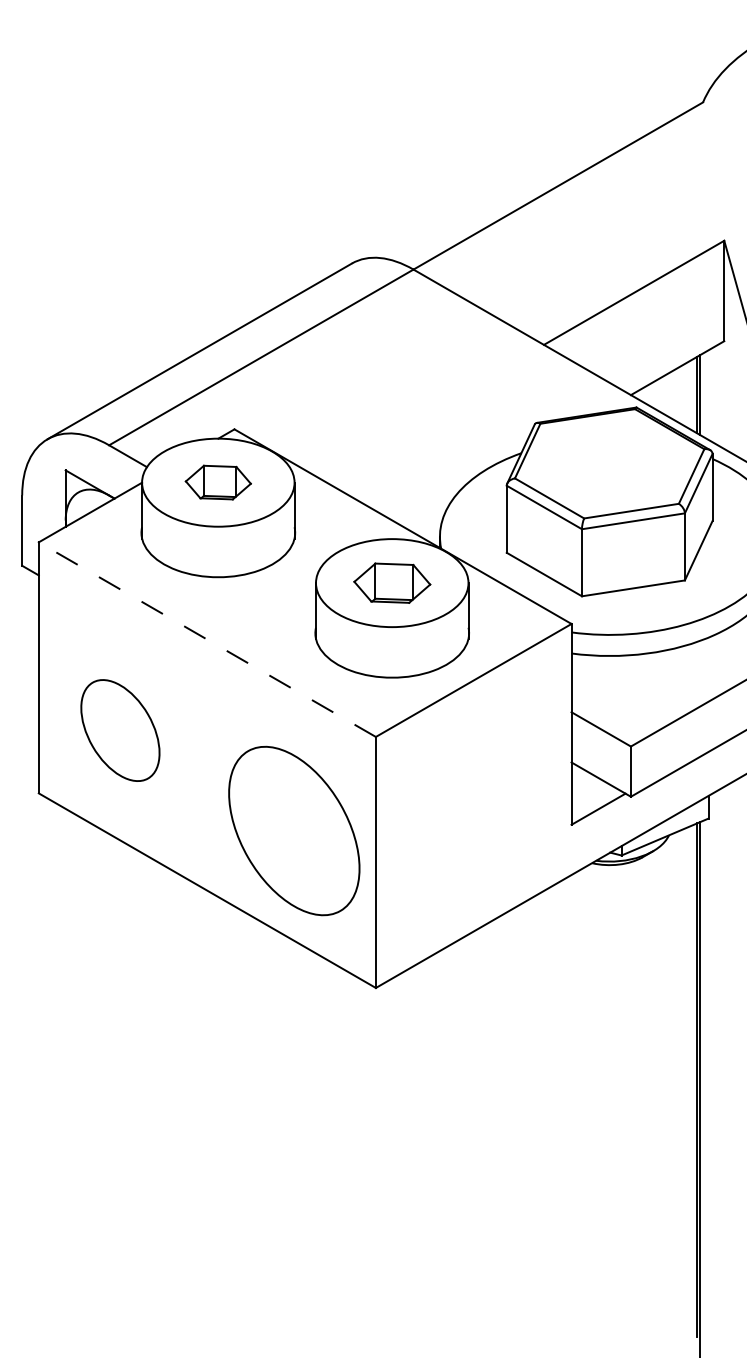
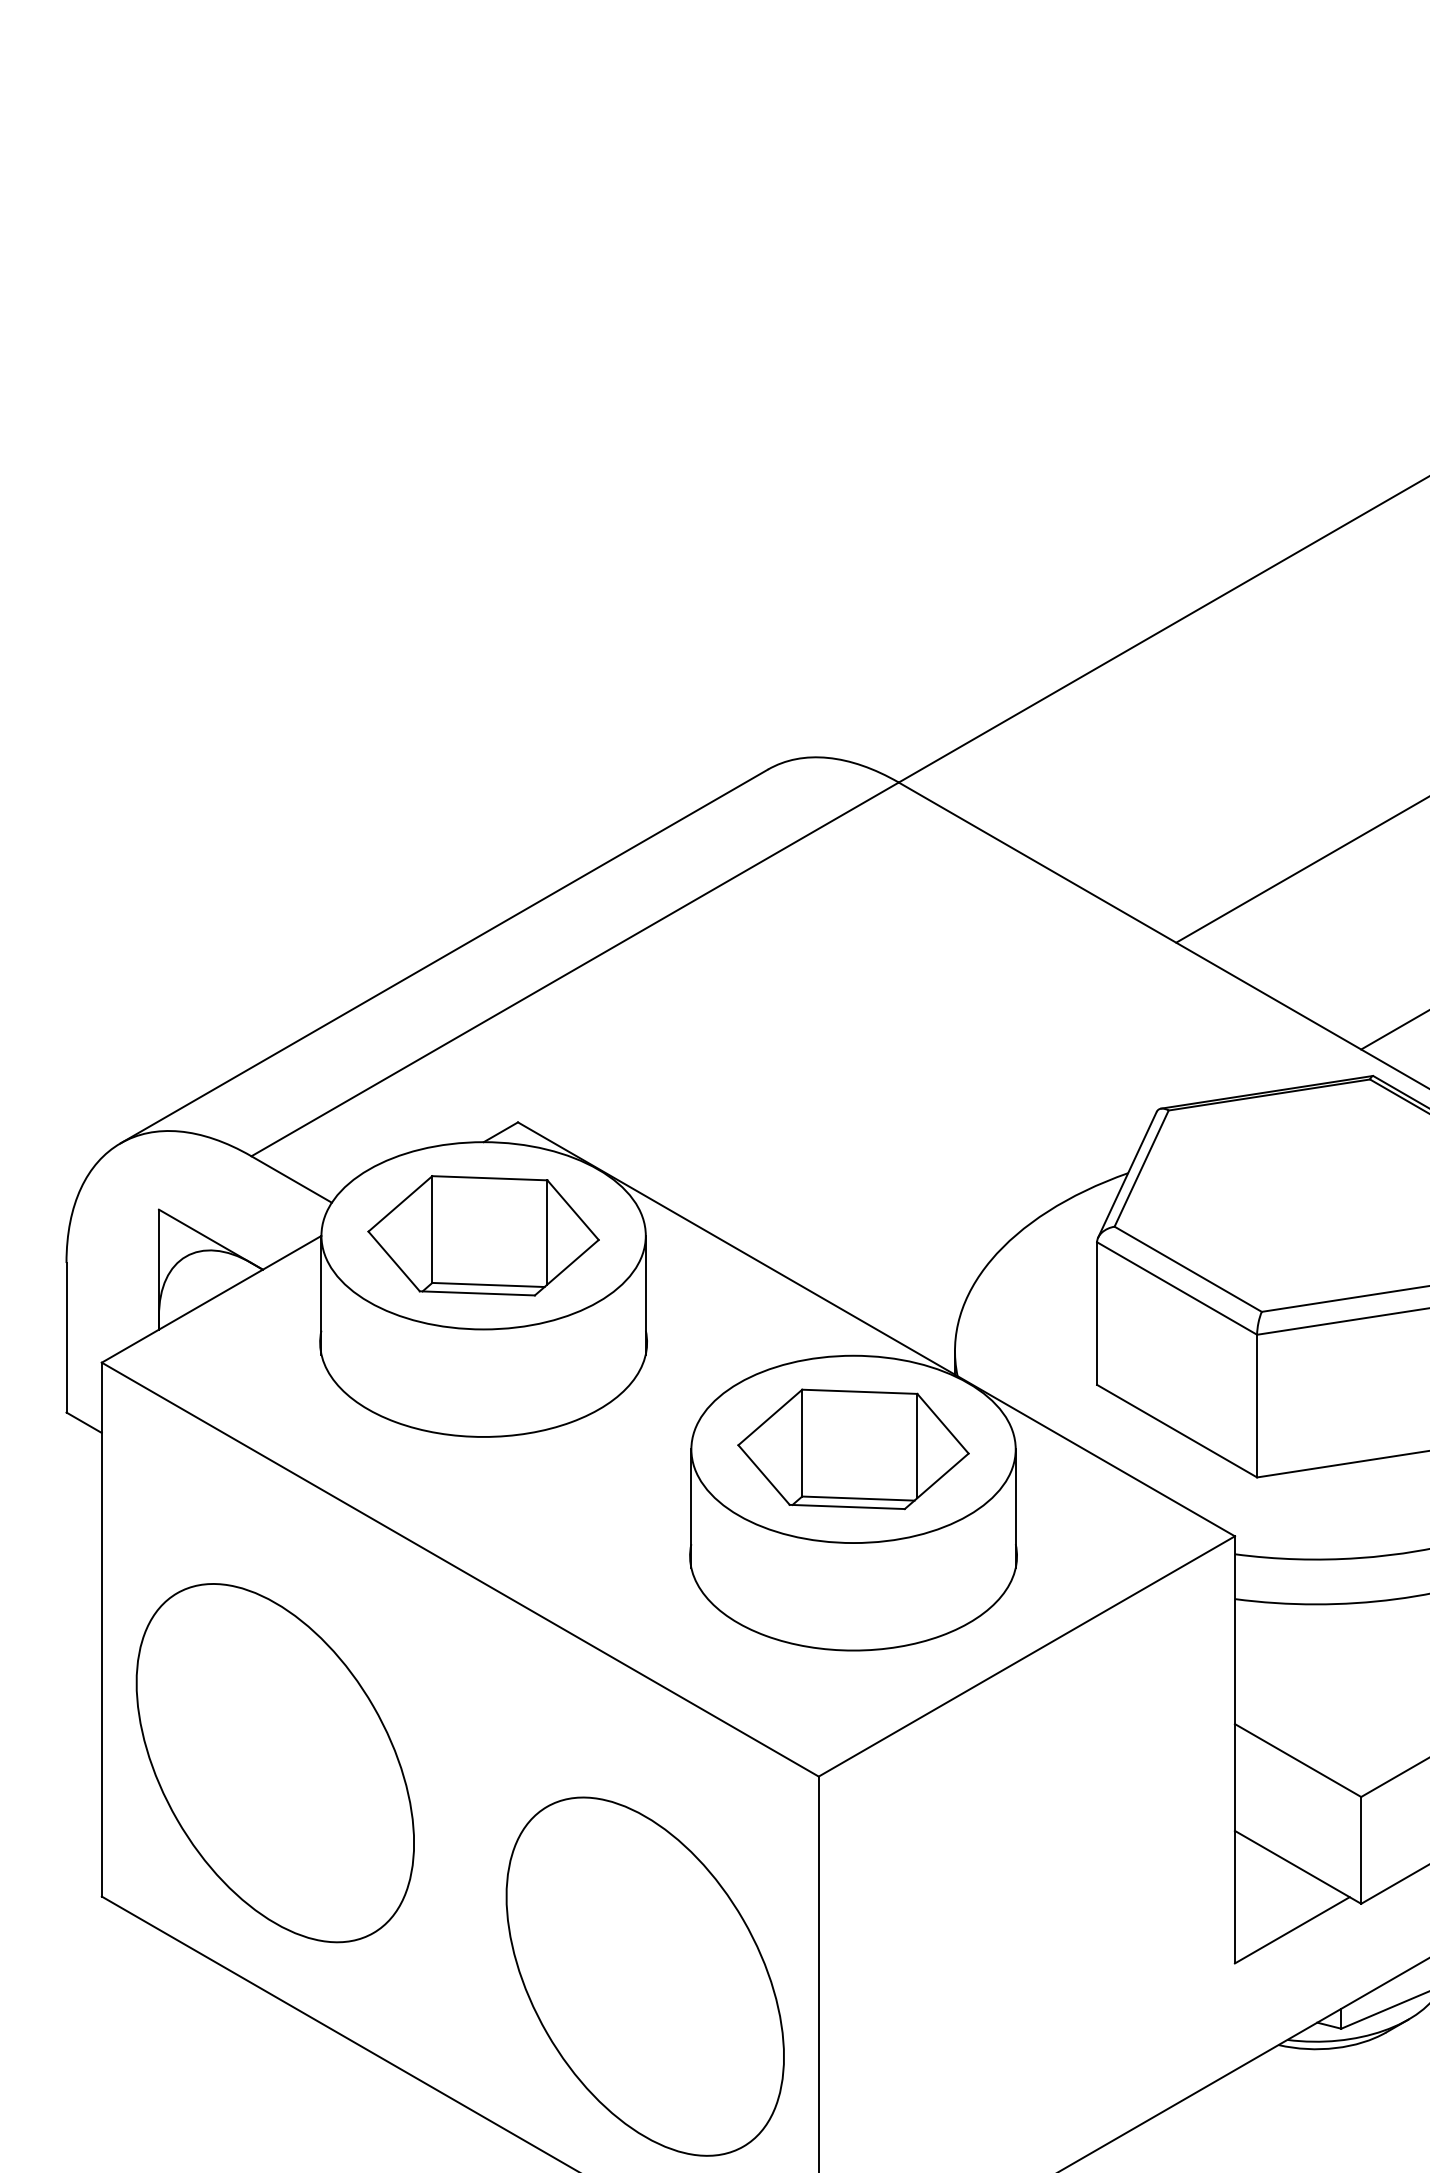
part: (218, 482) -> (483, 1235), size x1.67
part: (392, 583) -> (854, 1450), size x1.43
line: (207, 639) -> (460, 1569), dashed -> solid
part: (120, 730) -> (275, 1762), size x1.67

